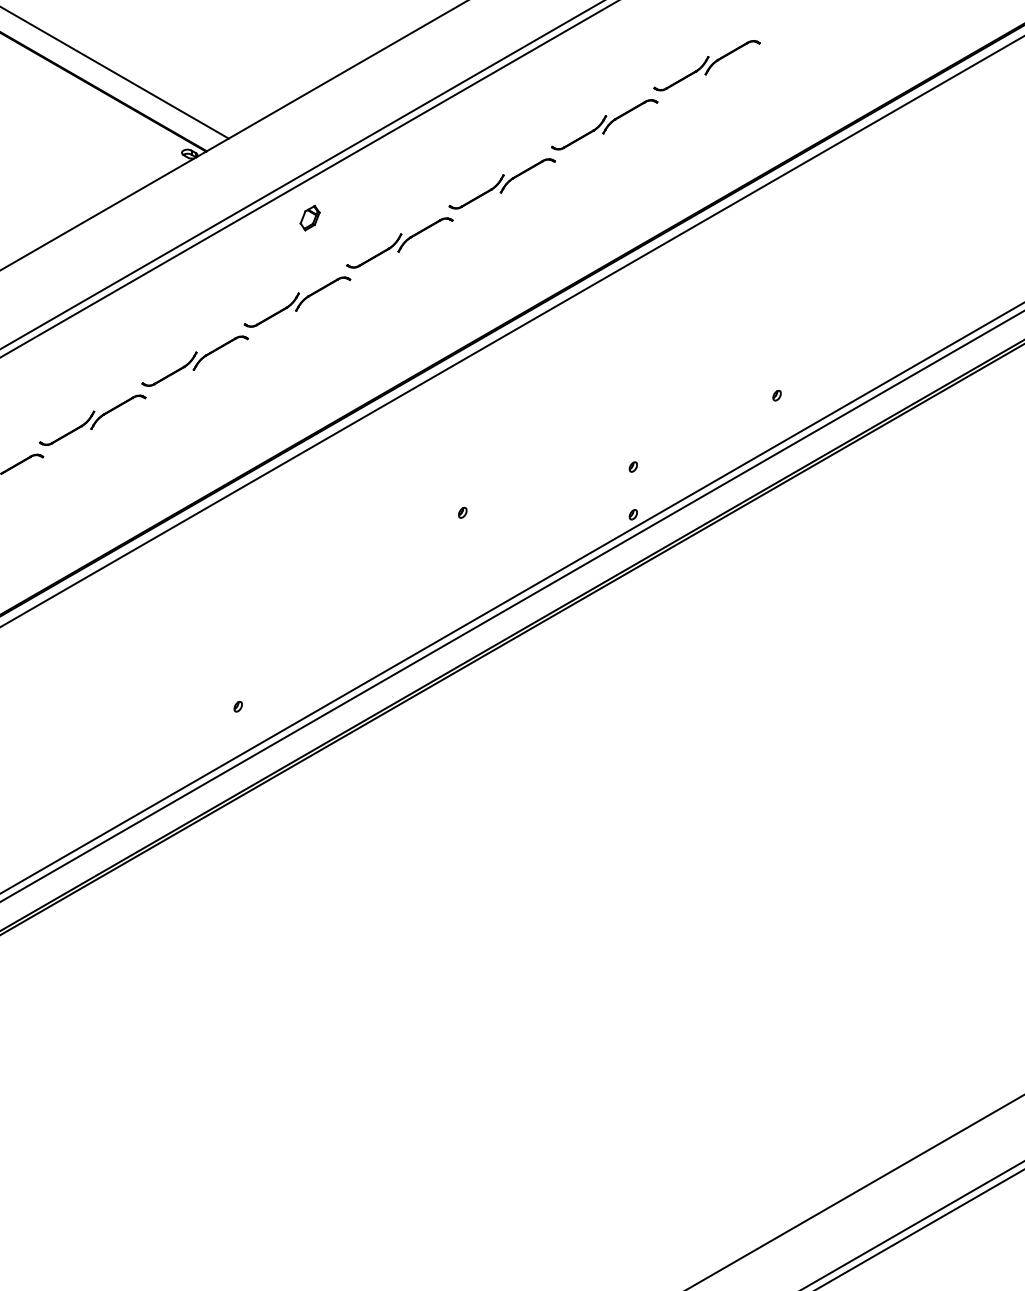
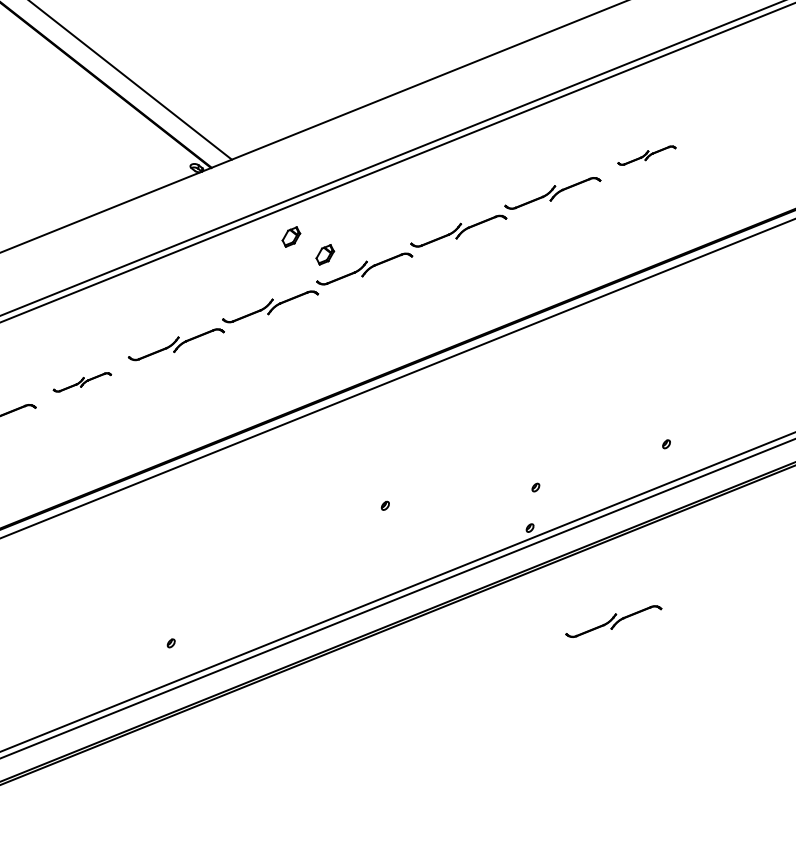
part: (706, 65) -> (646, 155), size x0.6
part: (351, 232) -> (324, 254), added
part: (92, 419) -> (82, 381), size x0.6
part: (744, 608) -> (613, 621), added

